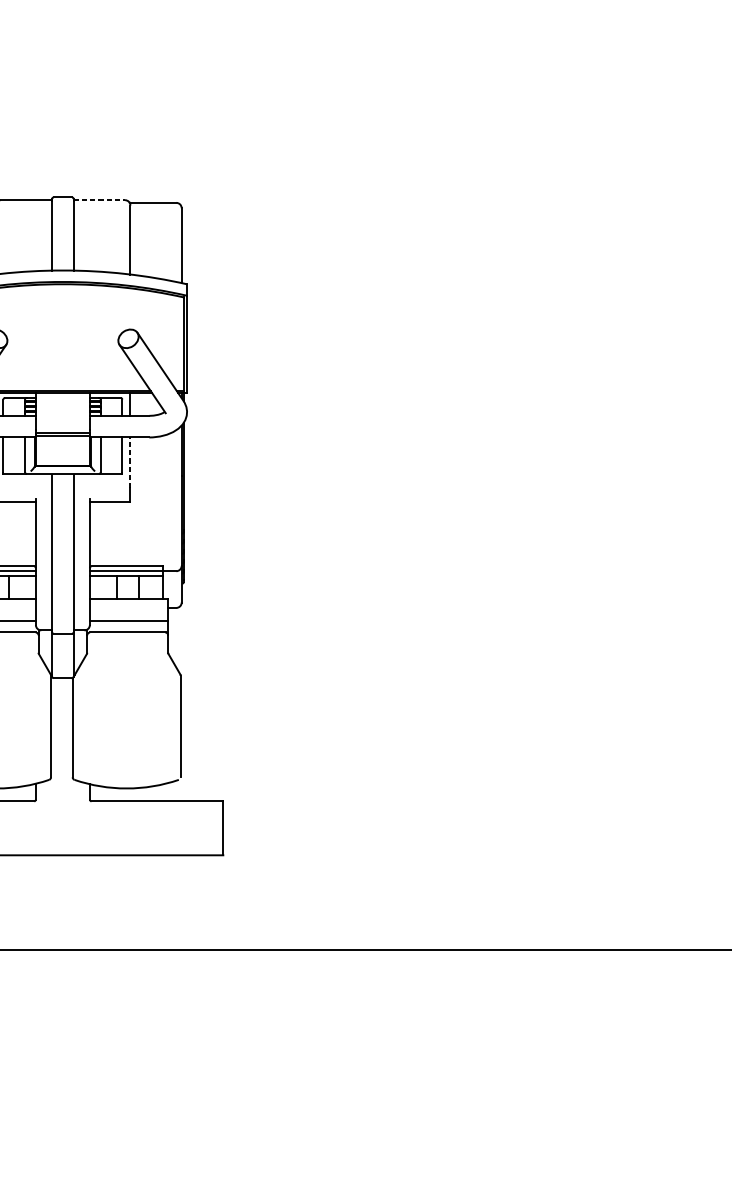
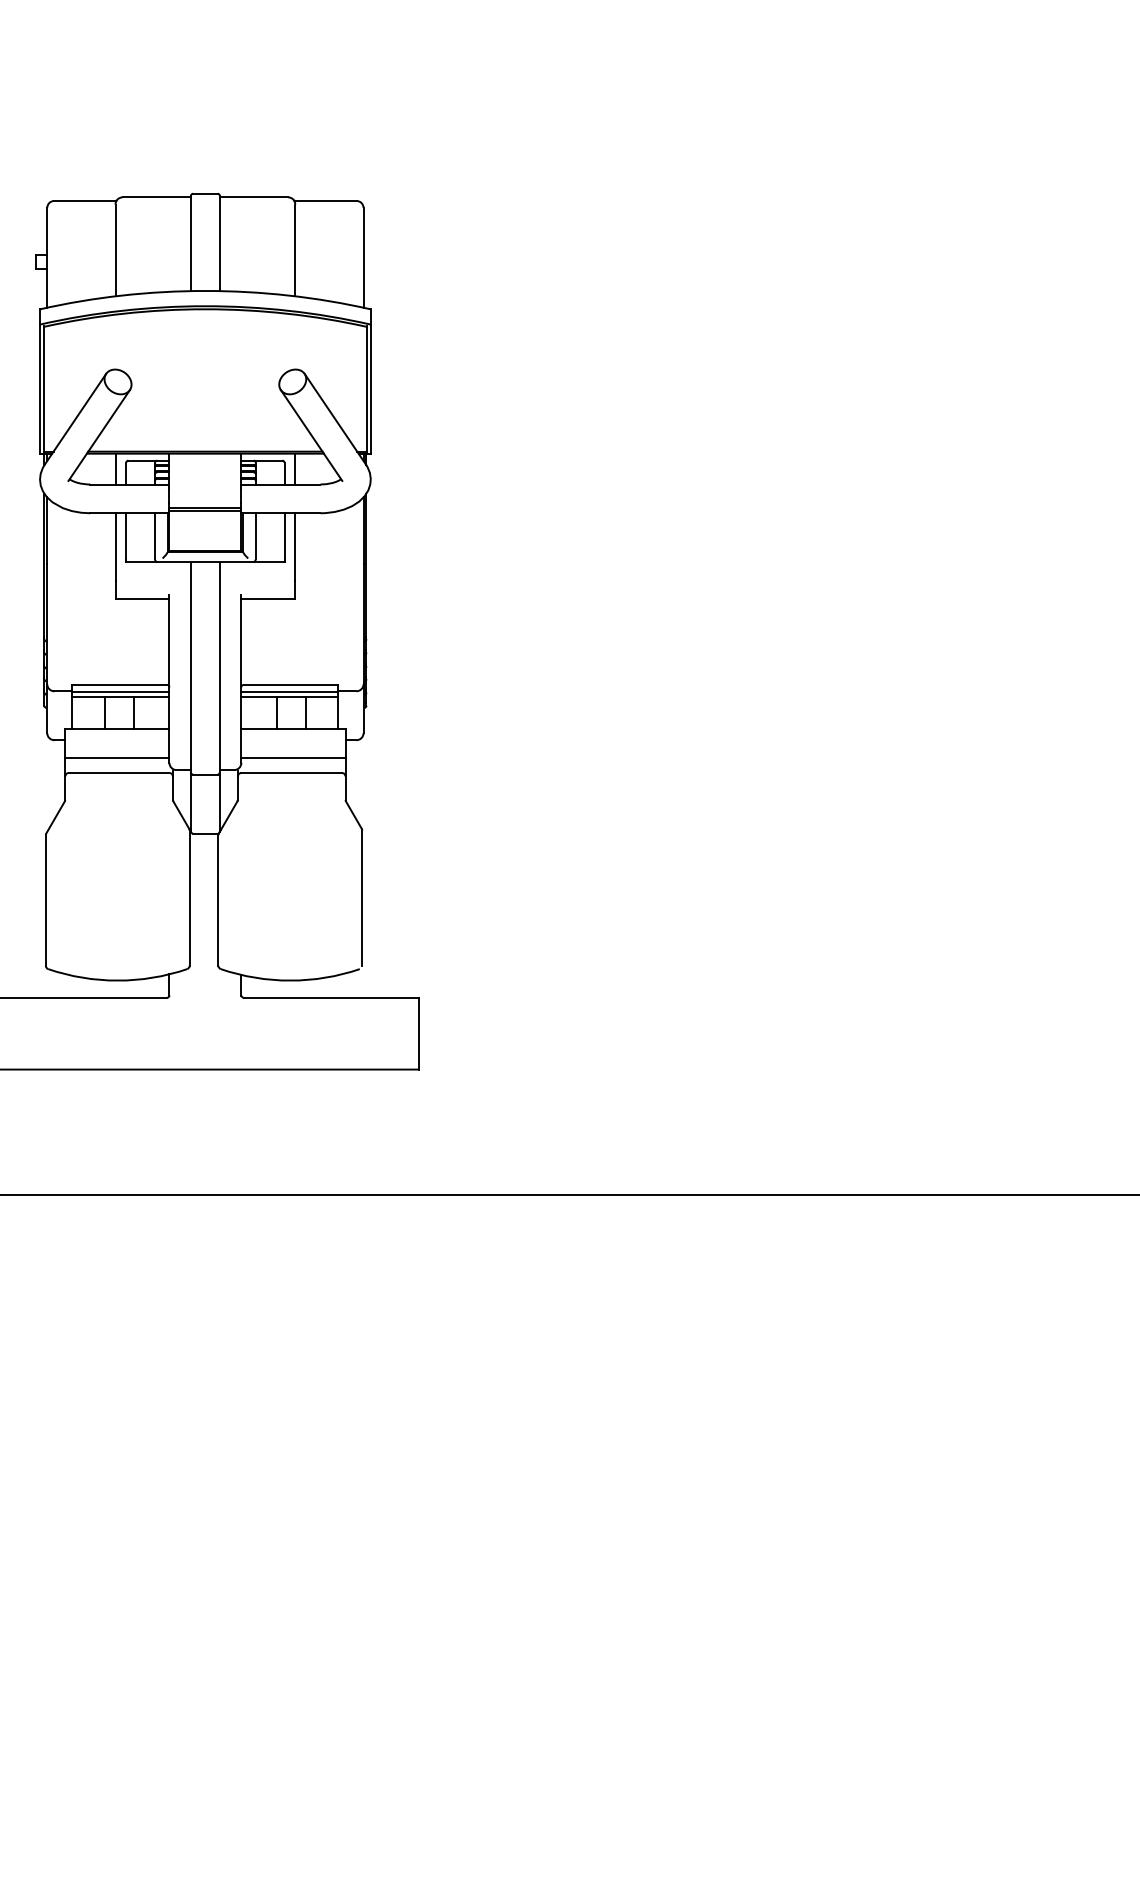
line: (99, 200) -> (254, 197), dashed -> solid
line: (130, 463) -> (295, 547), dashed -> solid

